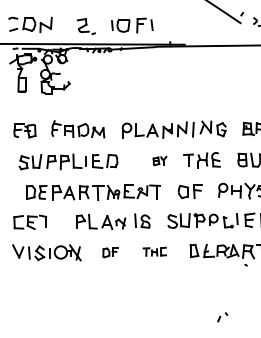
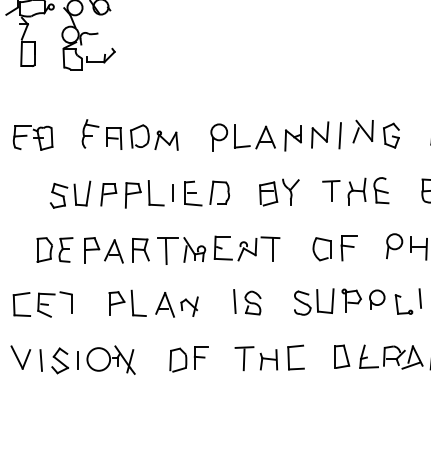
part: (159, 160) -> (278, 191), size x1.67
part: (68, 161) -> (139, 193), moved
part: (100, 221) -> (152, 303), moved
part: (154, 251) -> (269, 357), size x1.67
part: (110, 252) -> (189, 359), size x1.43

